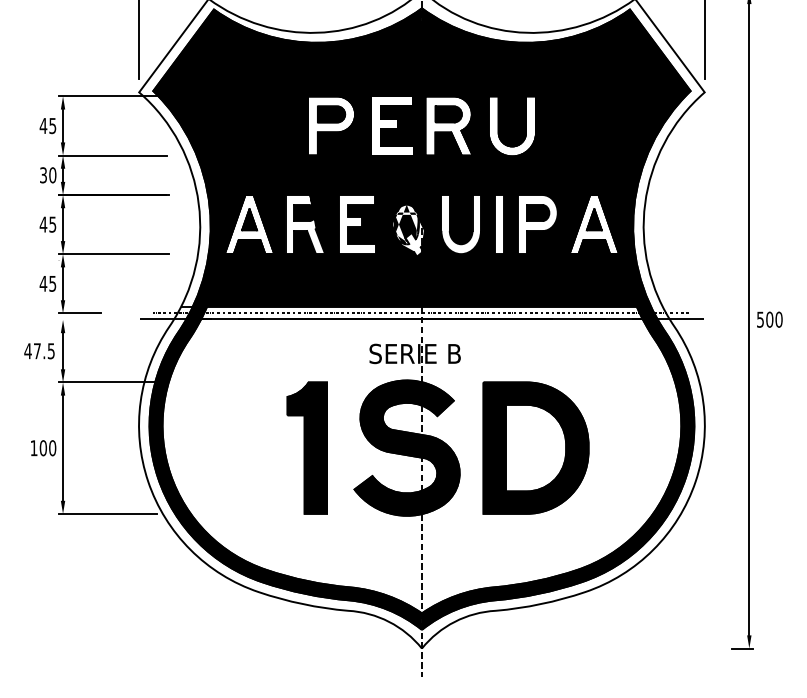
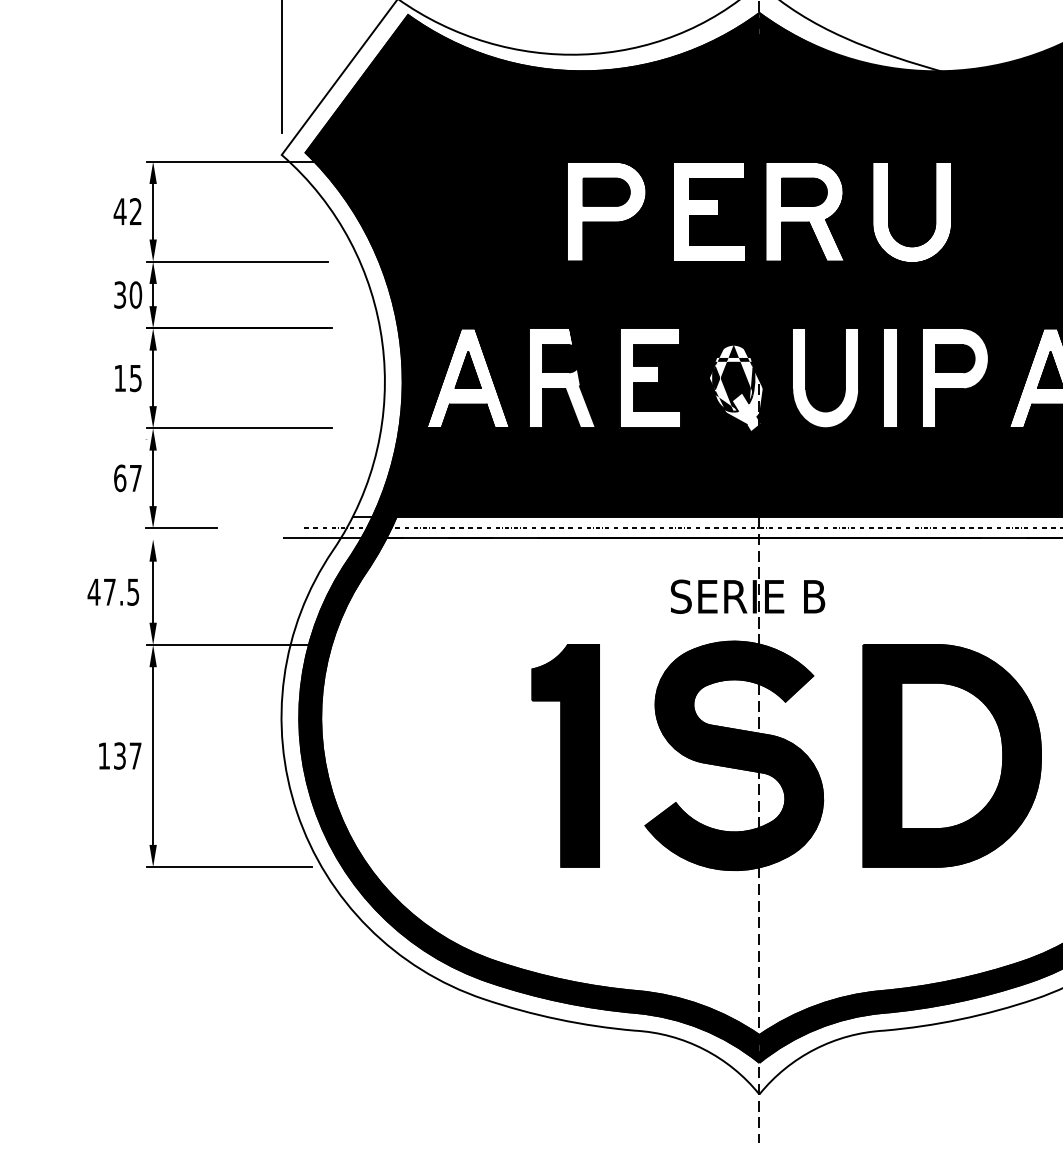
text: (52, 125) -> (135, 210), 45 -> 42
text: (43, 224) -> (120, 378), 45 -> 15
text: (47, 283) -> (126, 477), 45 -> 67
text: (47, 448) -> (126, 756), 100 -> 137

